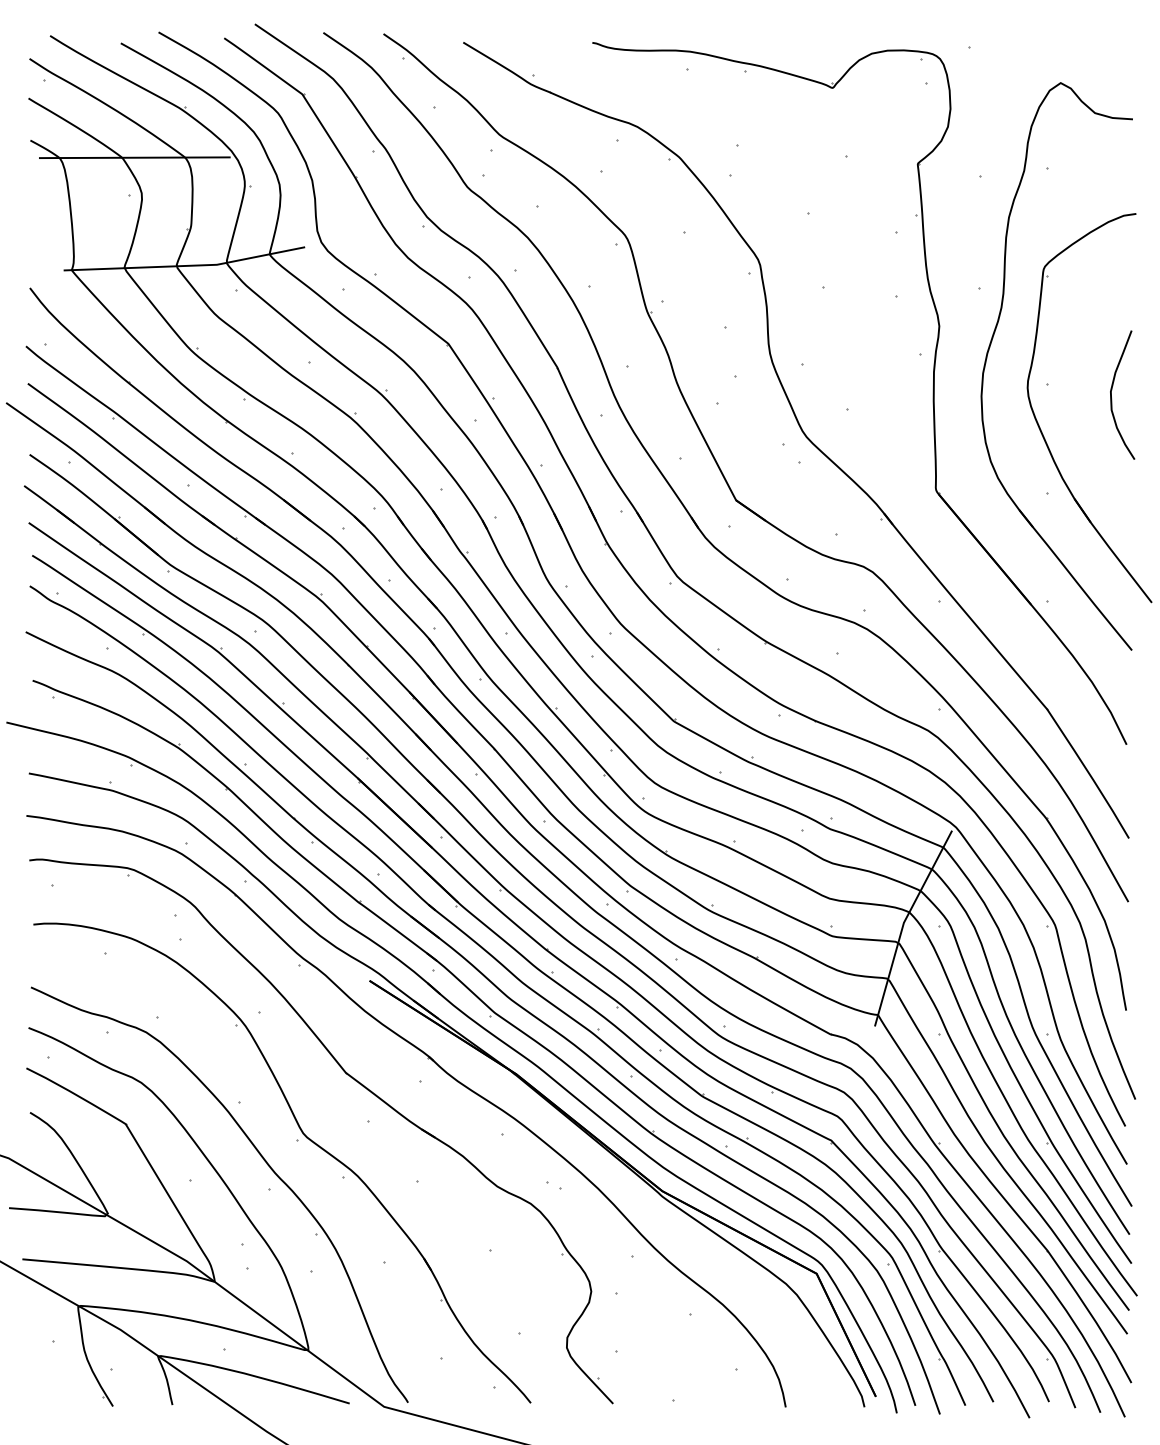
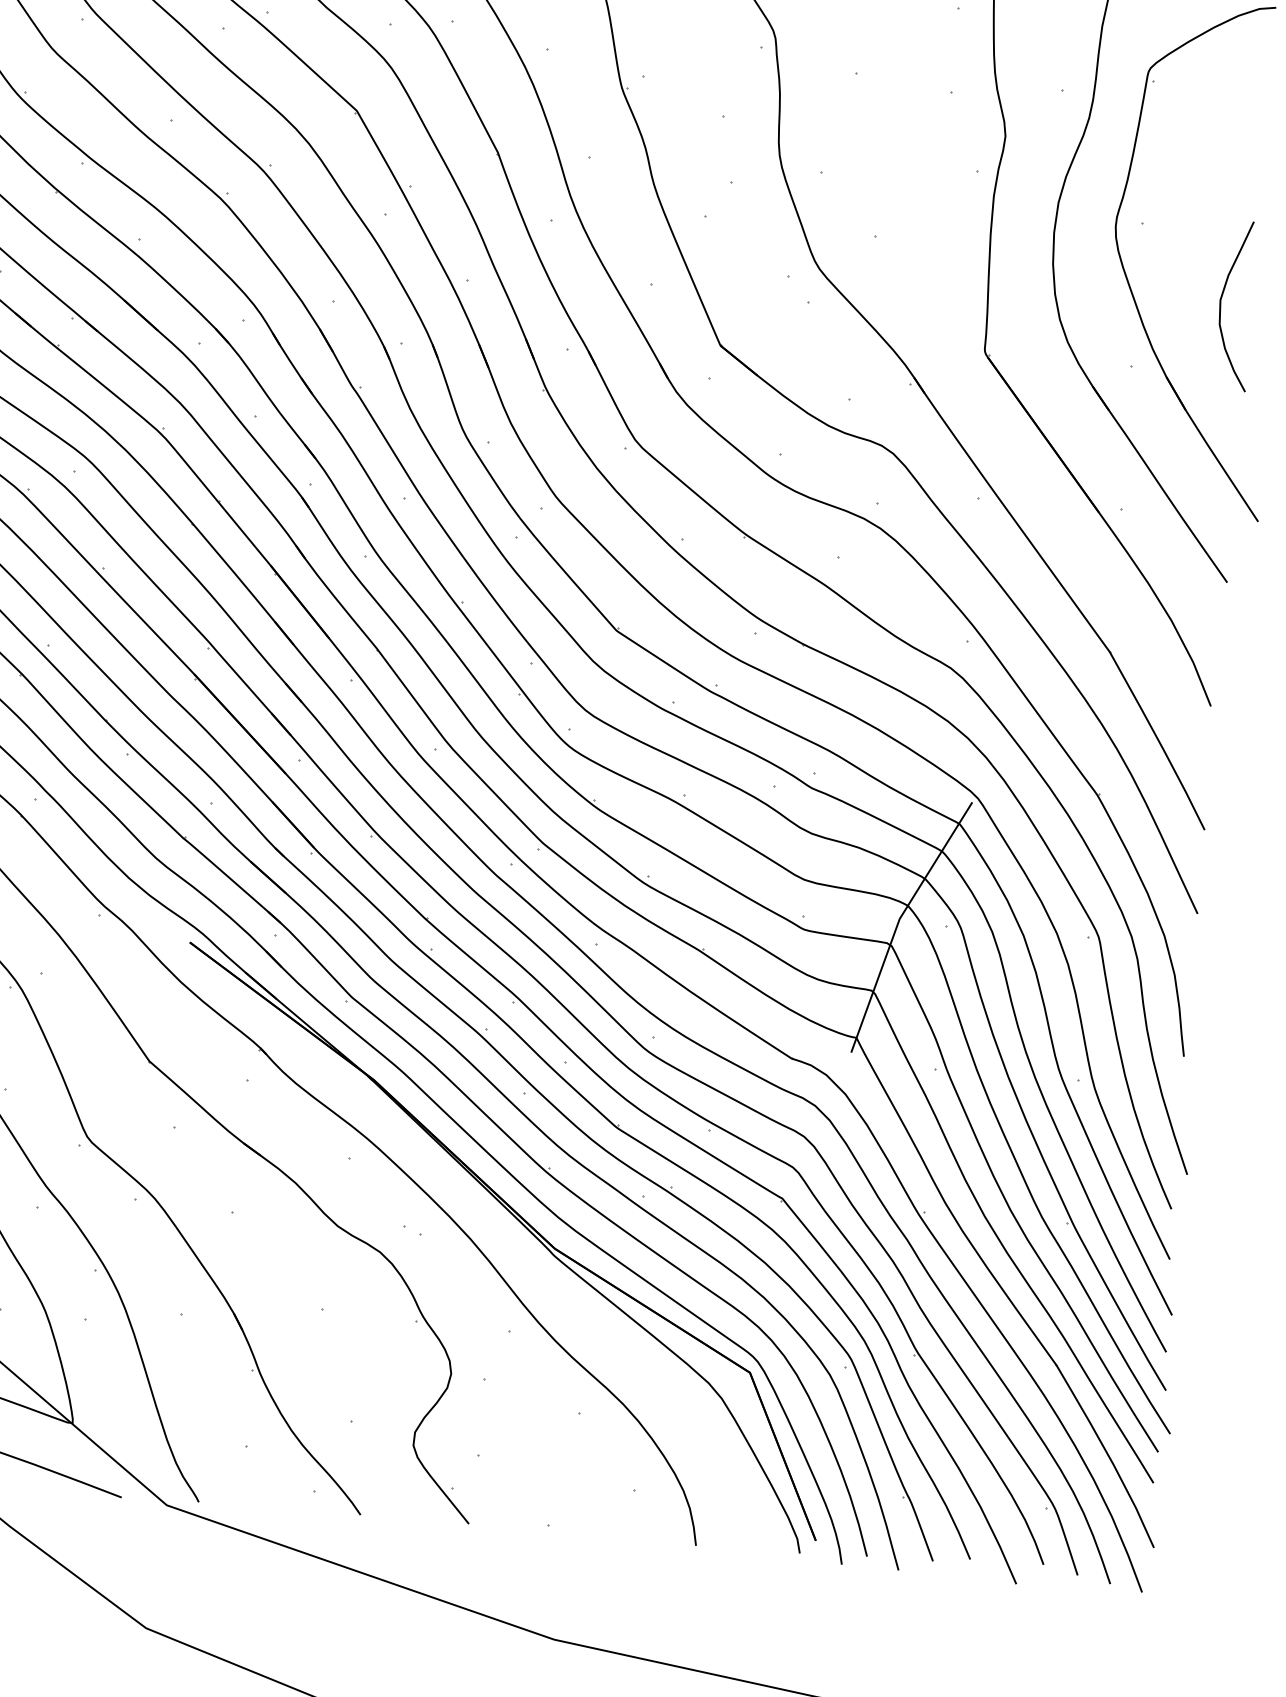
curve: (1112, 390) -> (1222, 298), moved

